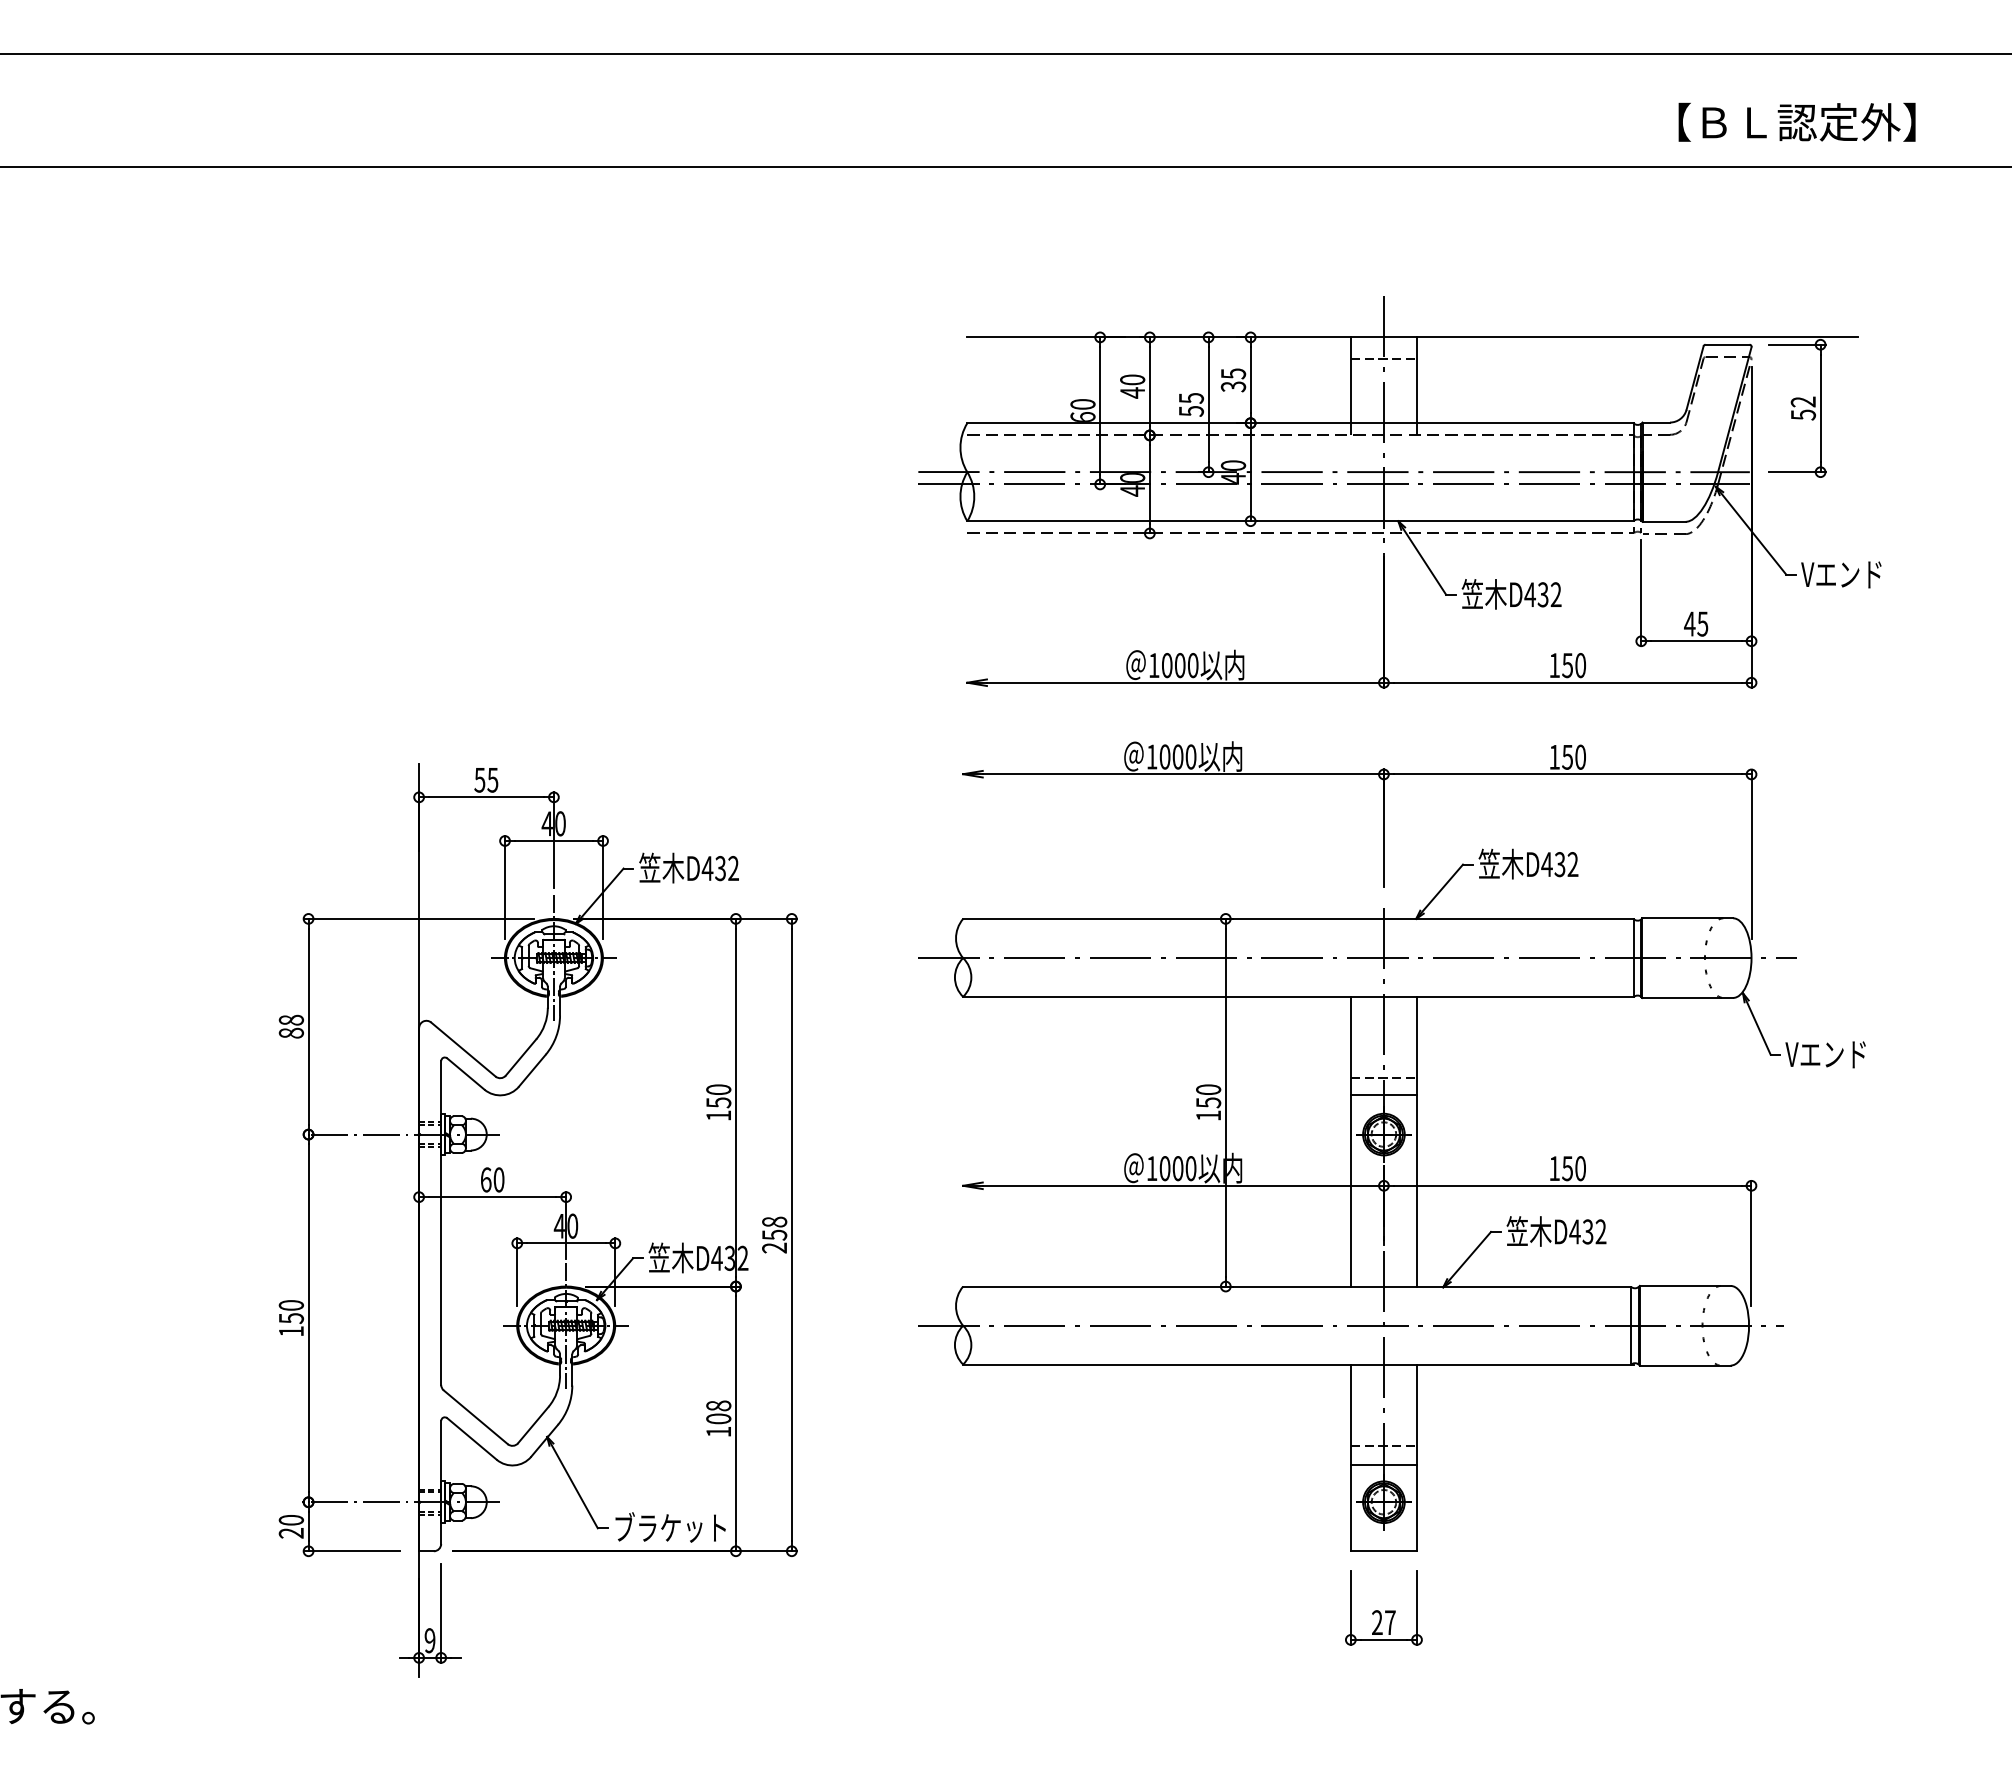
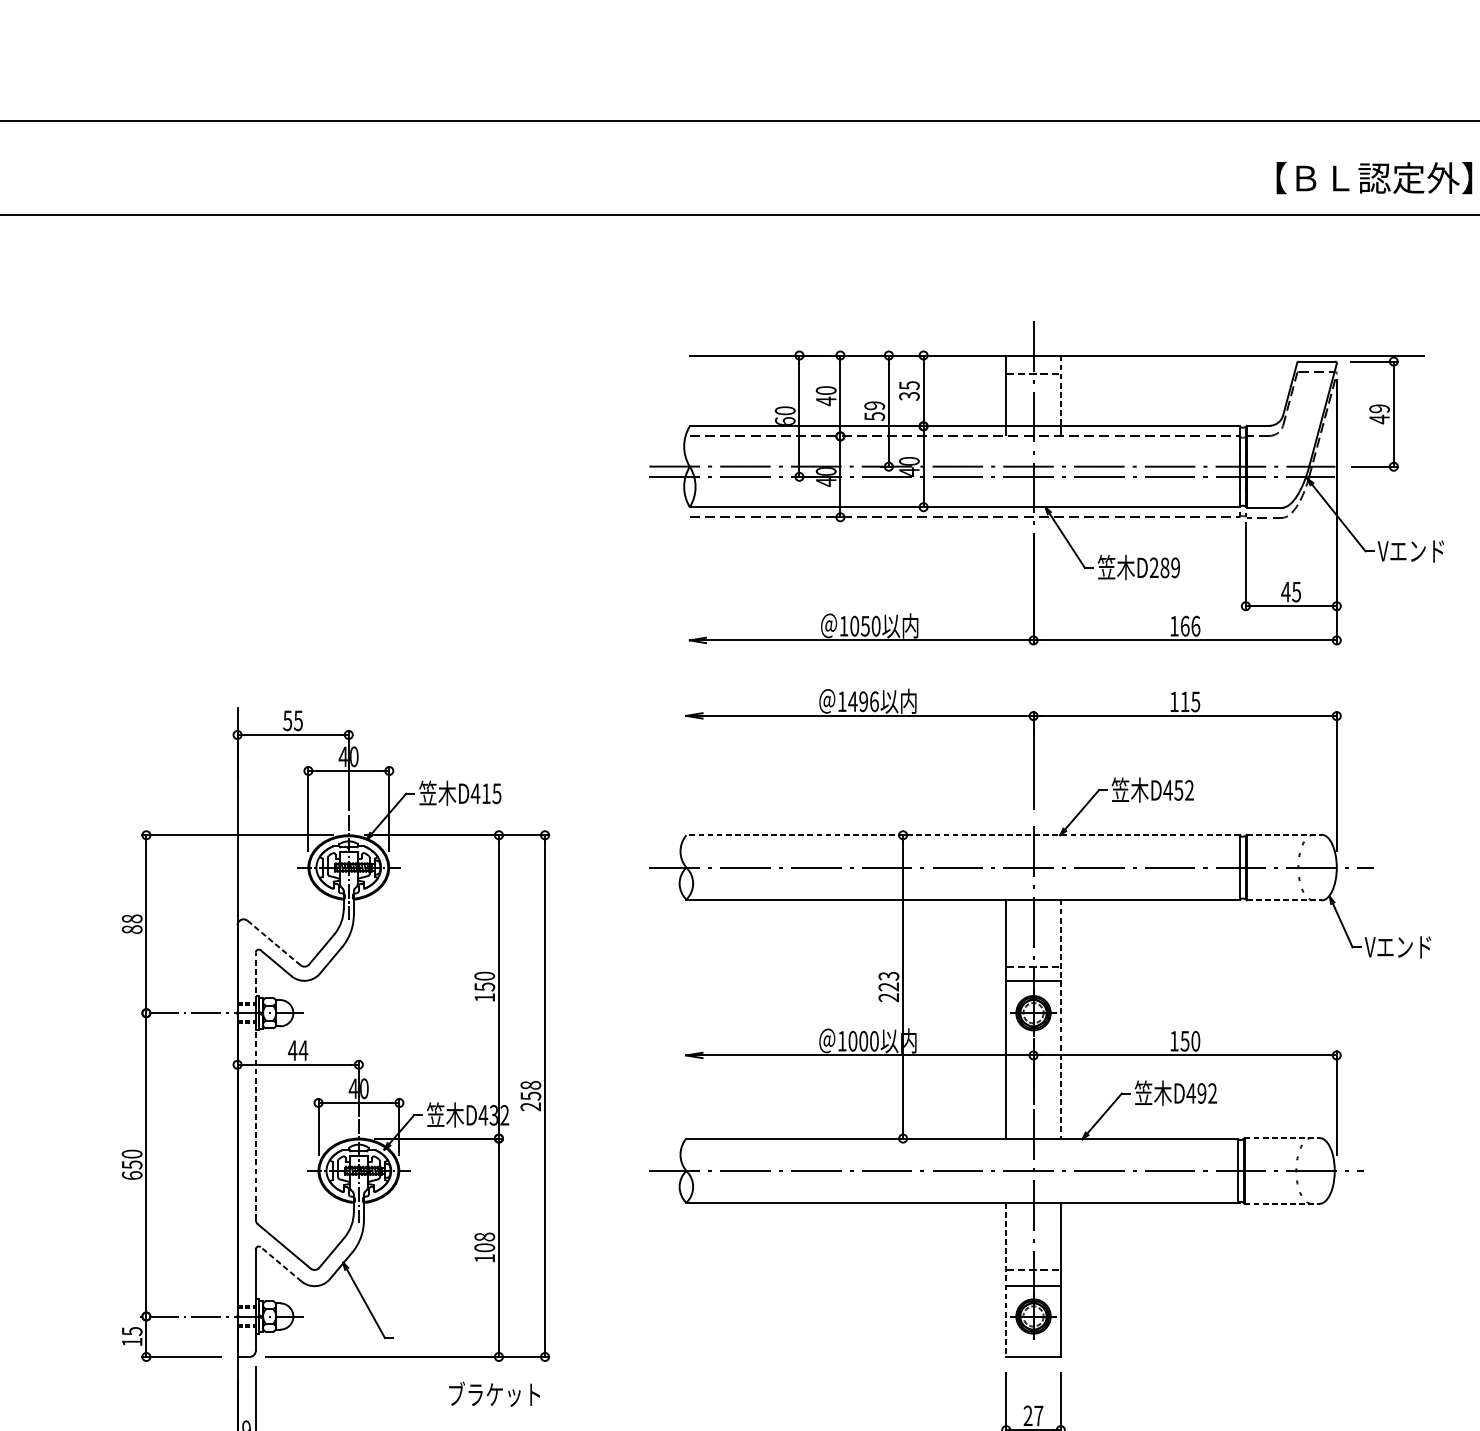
line: (1417, 380) -> (1061, 391), solid -> dashed
text: (1190, 398) -> (873, 405), 55 -> 59
text: (1803, 408) -> (1379, 414), 52 -> 49
text: (1542, 594) -> (1164, 567), D432 -> D289
text: (1179, 665) -> (864, 626), 1000 -> 1050
text: (1574, 665) -> (1190, 626), 150 -> 166
text: (1177, 756) -> (863, 701), 1000 -> 1496
text: (1573, 756) -> (1189, 701), 150 -> 115
text: (1559, 864) -> (1178, 790), D432 -> D452
text: (726, 868) -> (491, 793), D432 -> D415
line: (1298, 918) -> (963, 834), solid -> dashed
line: (1688, 918) -> (1284, 834), solid -> dashed
line: (1688, 997) -> (1284, 900), solid -> dashed
line: (463, 1049) -> (274, 943), solid -> dashed
text: (1208, 1102) -> (888, 986), 150 -> 223
line: (1417, 1141) -> (1061, 1018), solid -> dashed
text: (492, 1179) -> (298, 1050), 60 -> 44
line: (441, 1223) -> (256, 1086), solid -> dashed
text: (1587, 1231) -> (1201, 1093), D432 -> D492
line: (1685, 1285) -> (1282, 1137), solid -> dashed
text: (290, 1331) -> (131, 1175), 150 -> 650
line: (1685, 1365) -> (1282, 1203), solid -> dashed
line: (471, 1438) -> (280, 1263), solid -> dashed
line: (1350, 1458) -> (1005, 1280), solid -> dashed
text: (290, 1526) -> (131, 1336), 20 -> 15
text: (670, 1527) -> (494, 1394), moved

